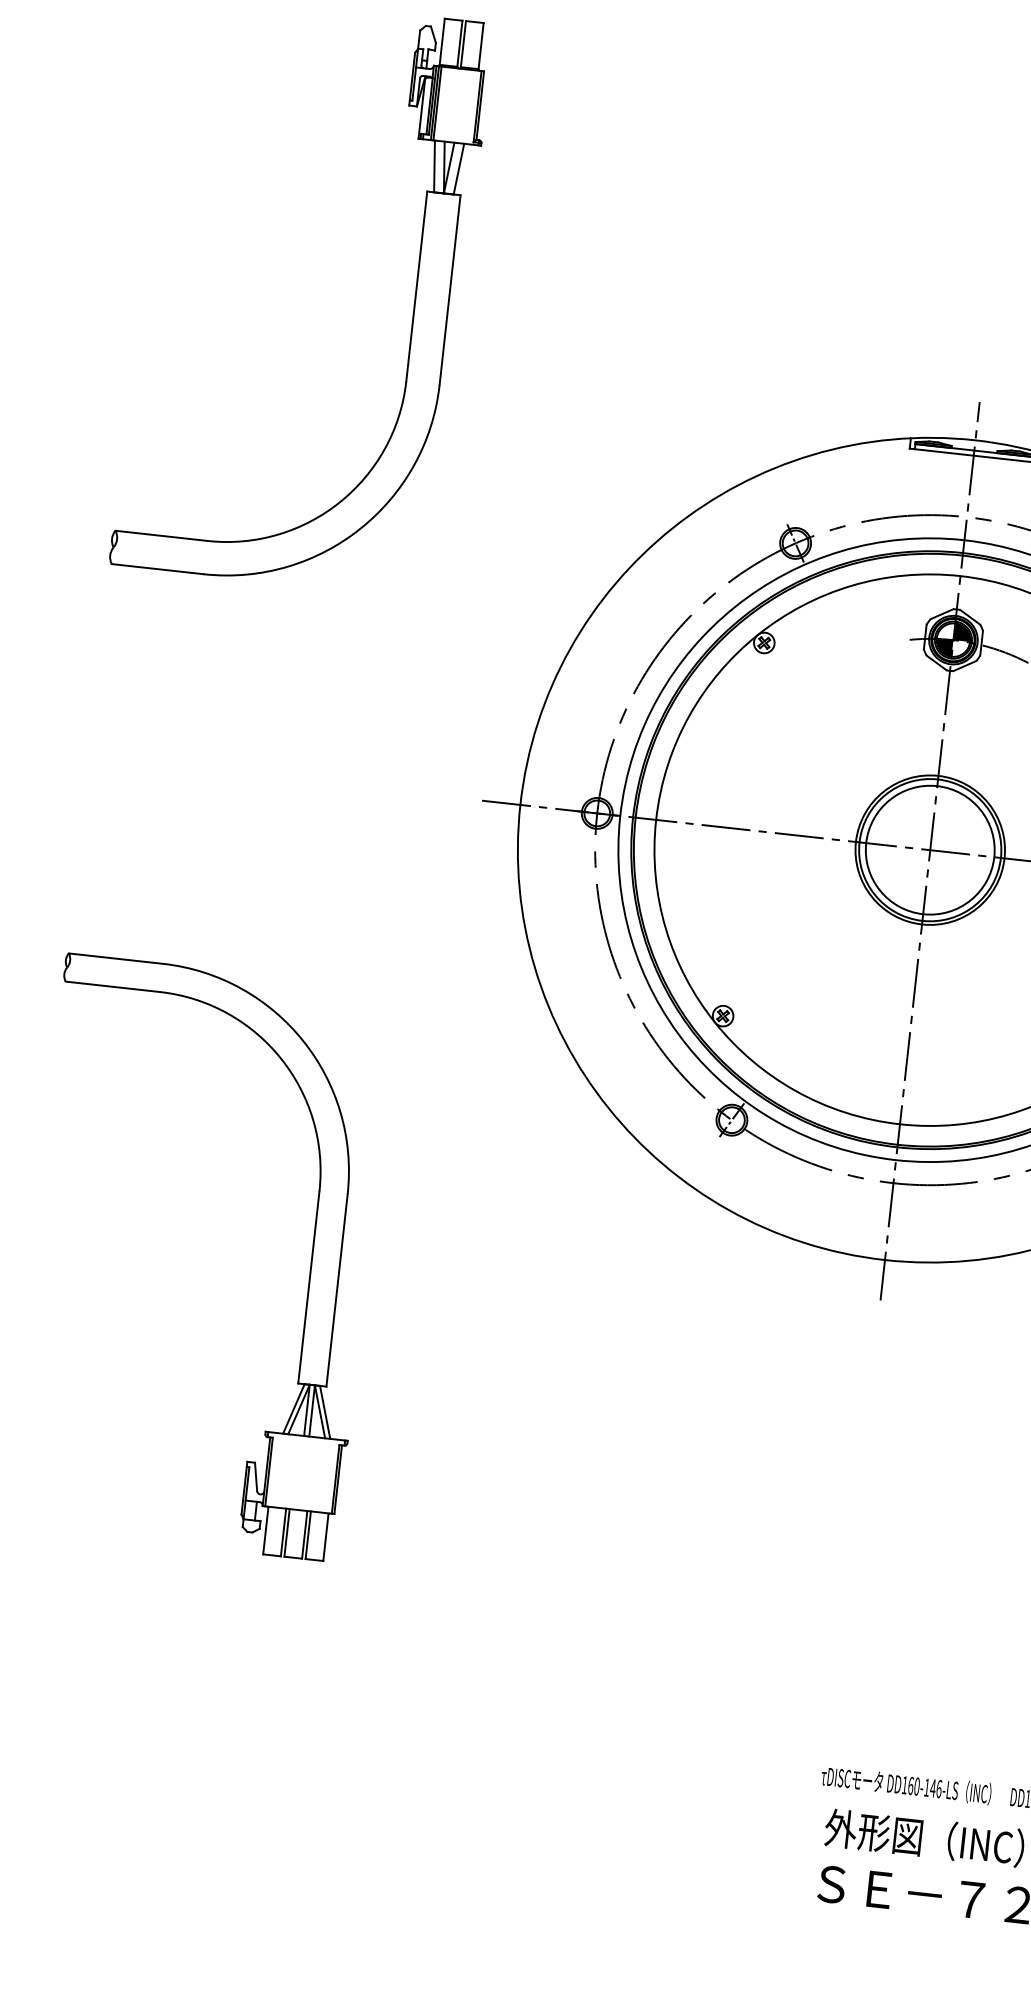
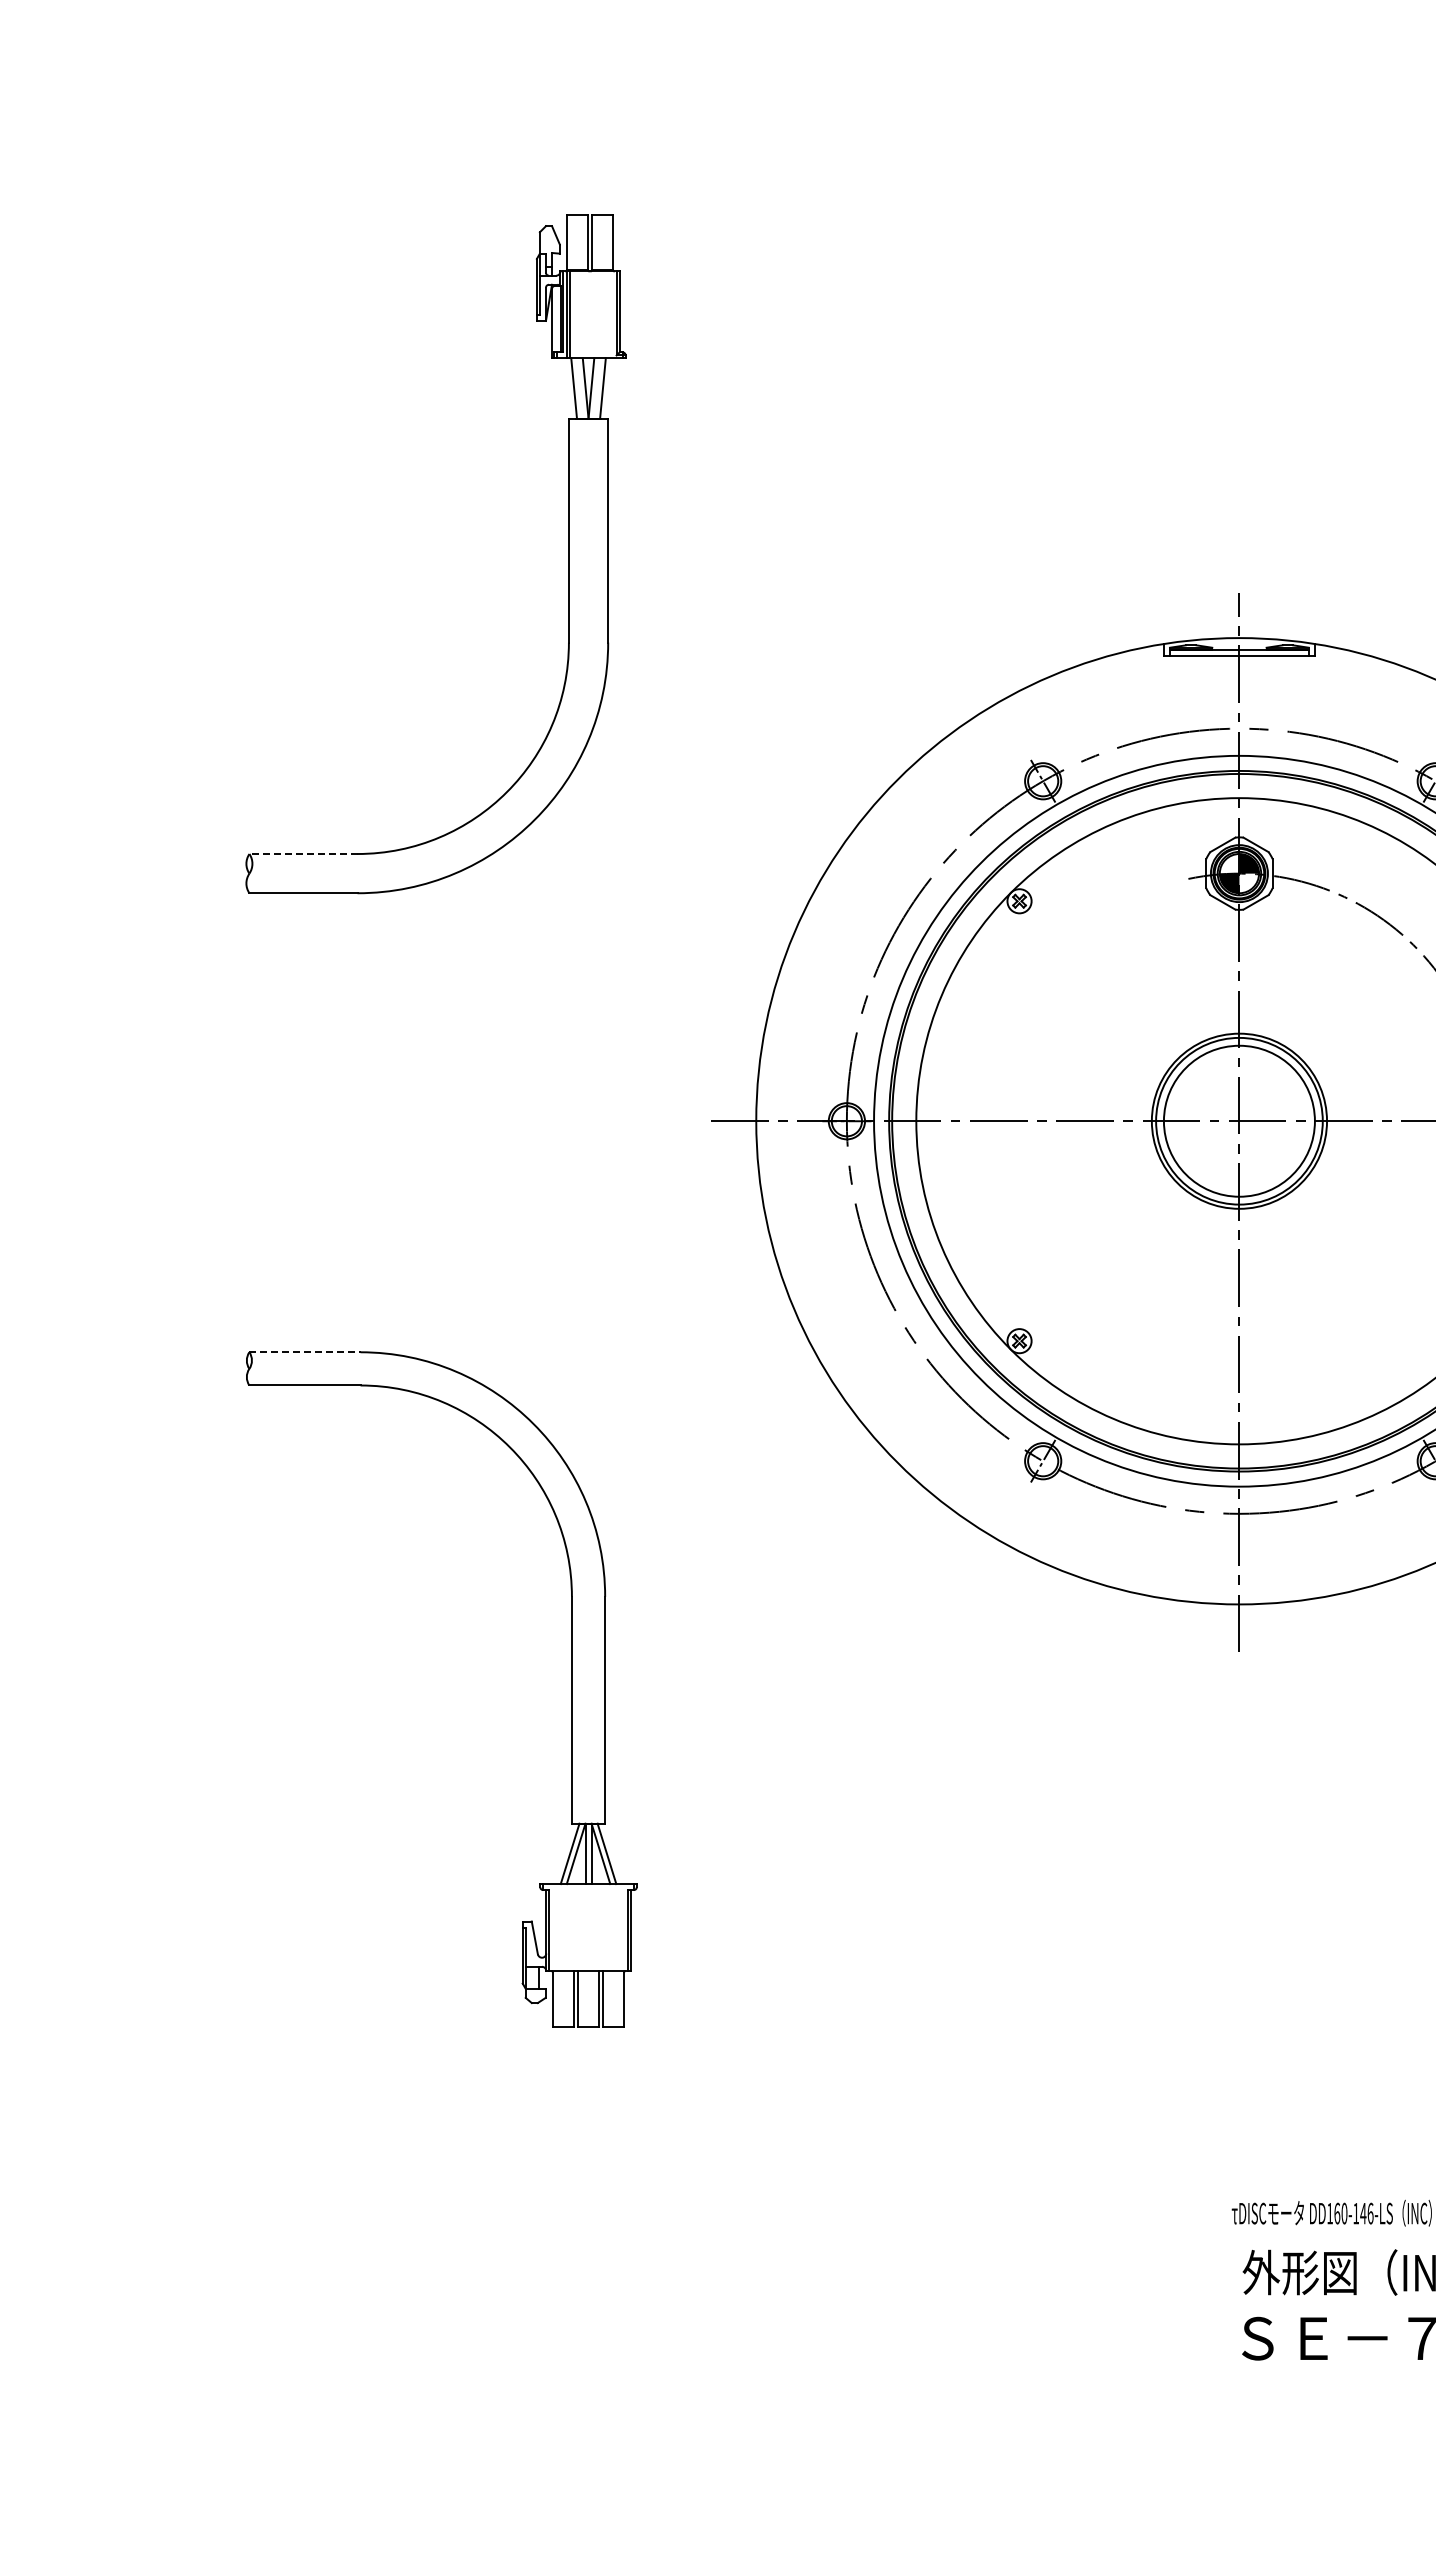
line: (160, 536) -> (302, 854), solid -> dashed
line: (115, 958) -> (304, 1352), solid -> dashed

